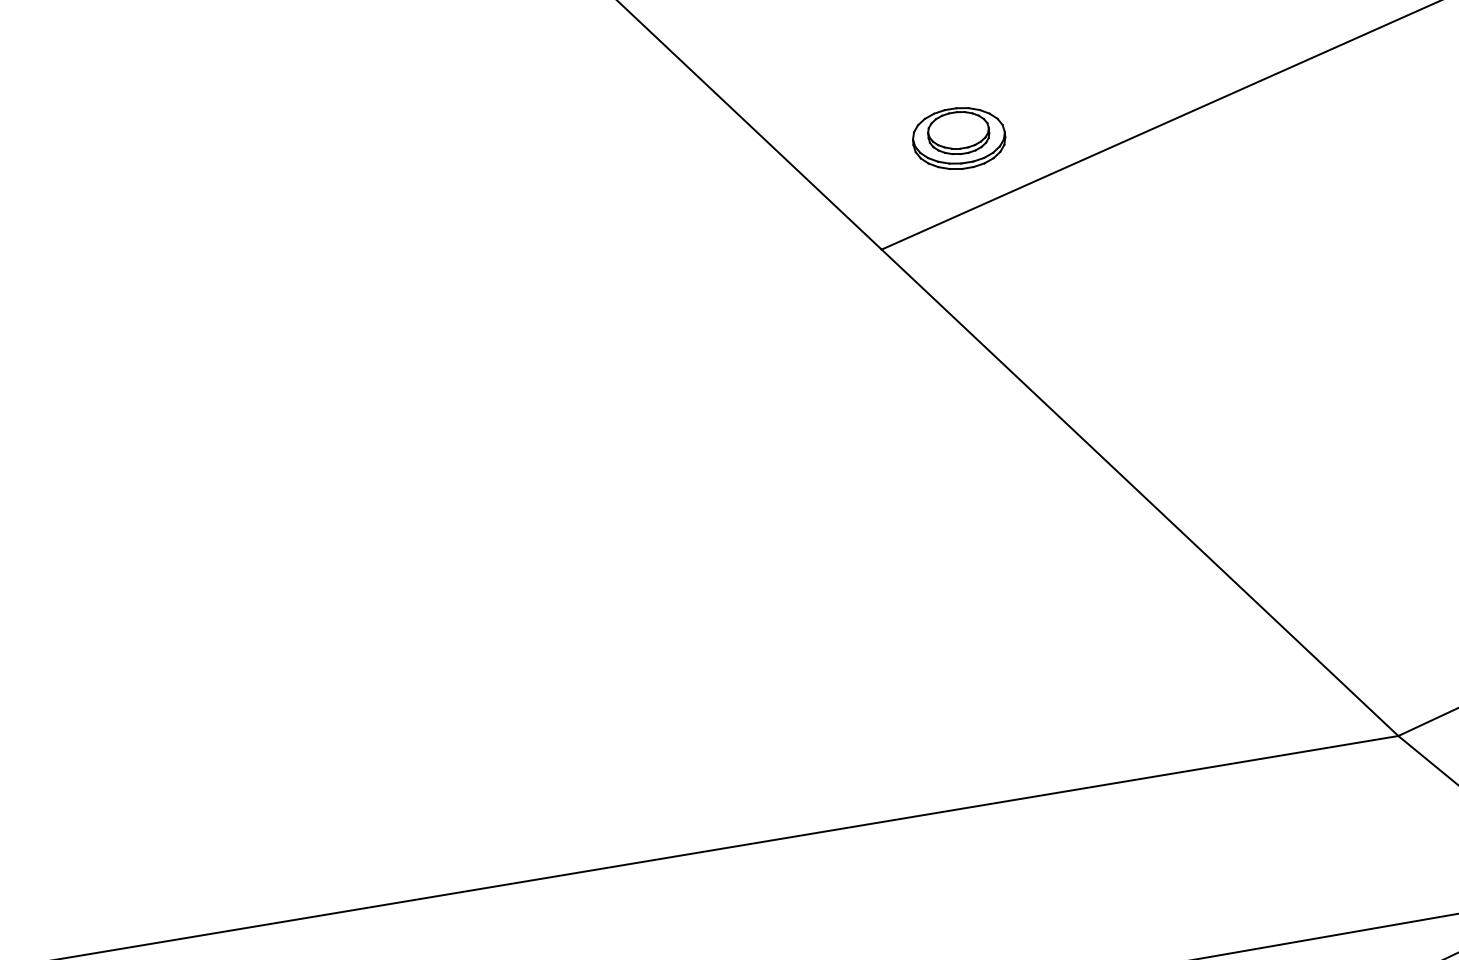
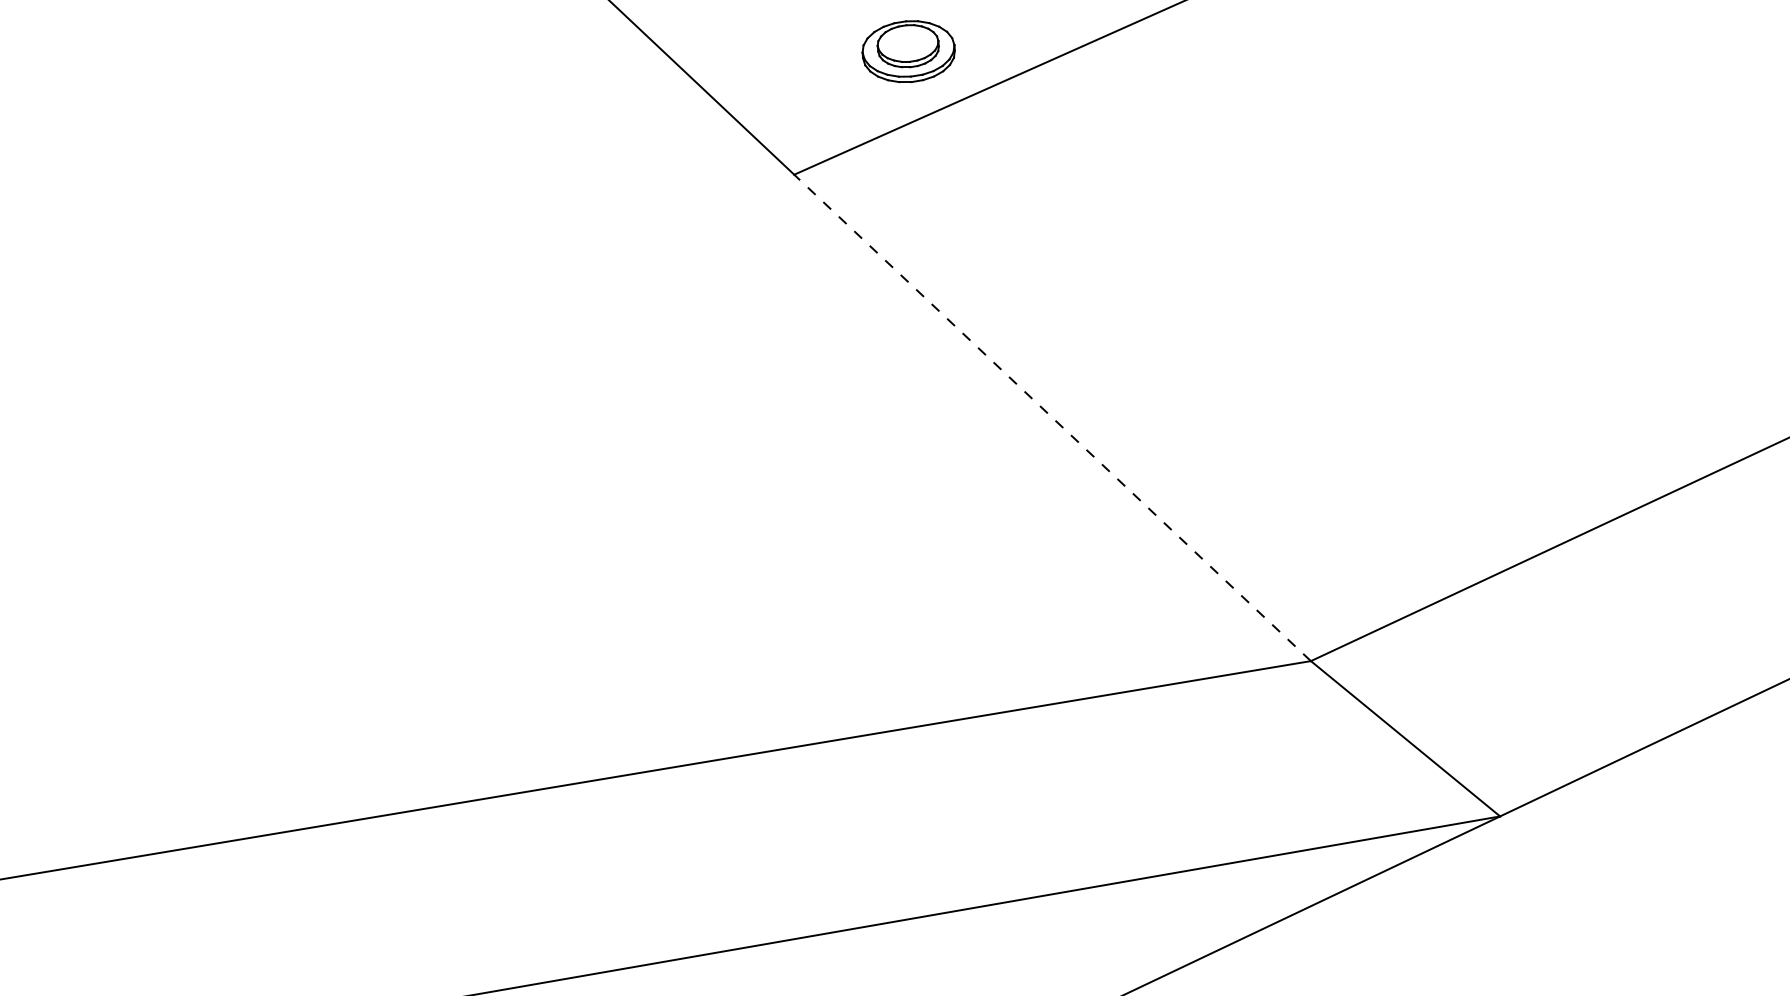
part: (958, 138) -> (908, 51), moved
line: (1139, 492) -> (1052, 417), solid -> dashed

